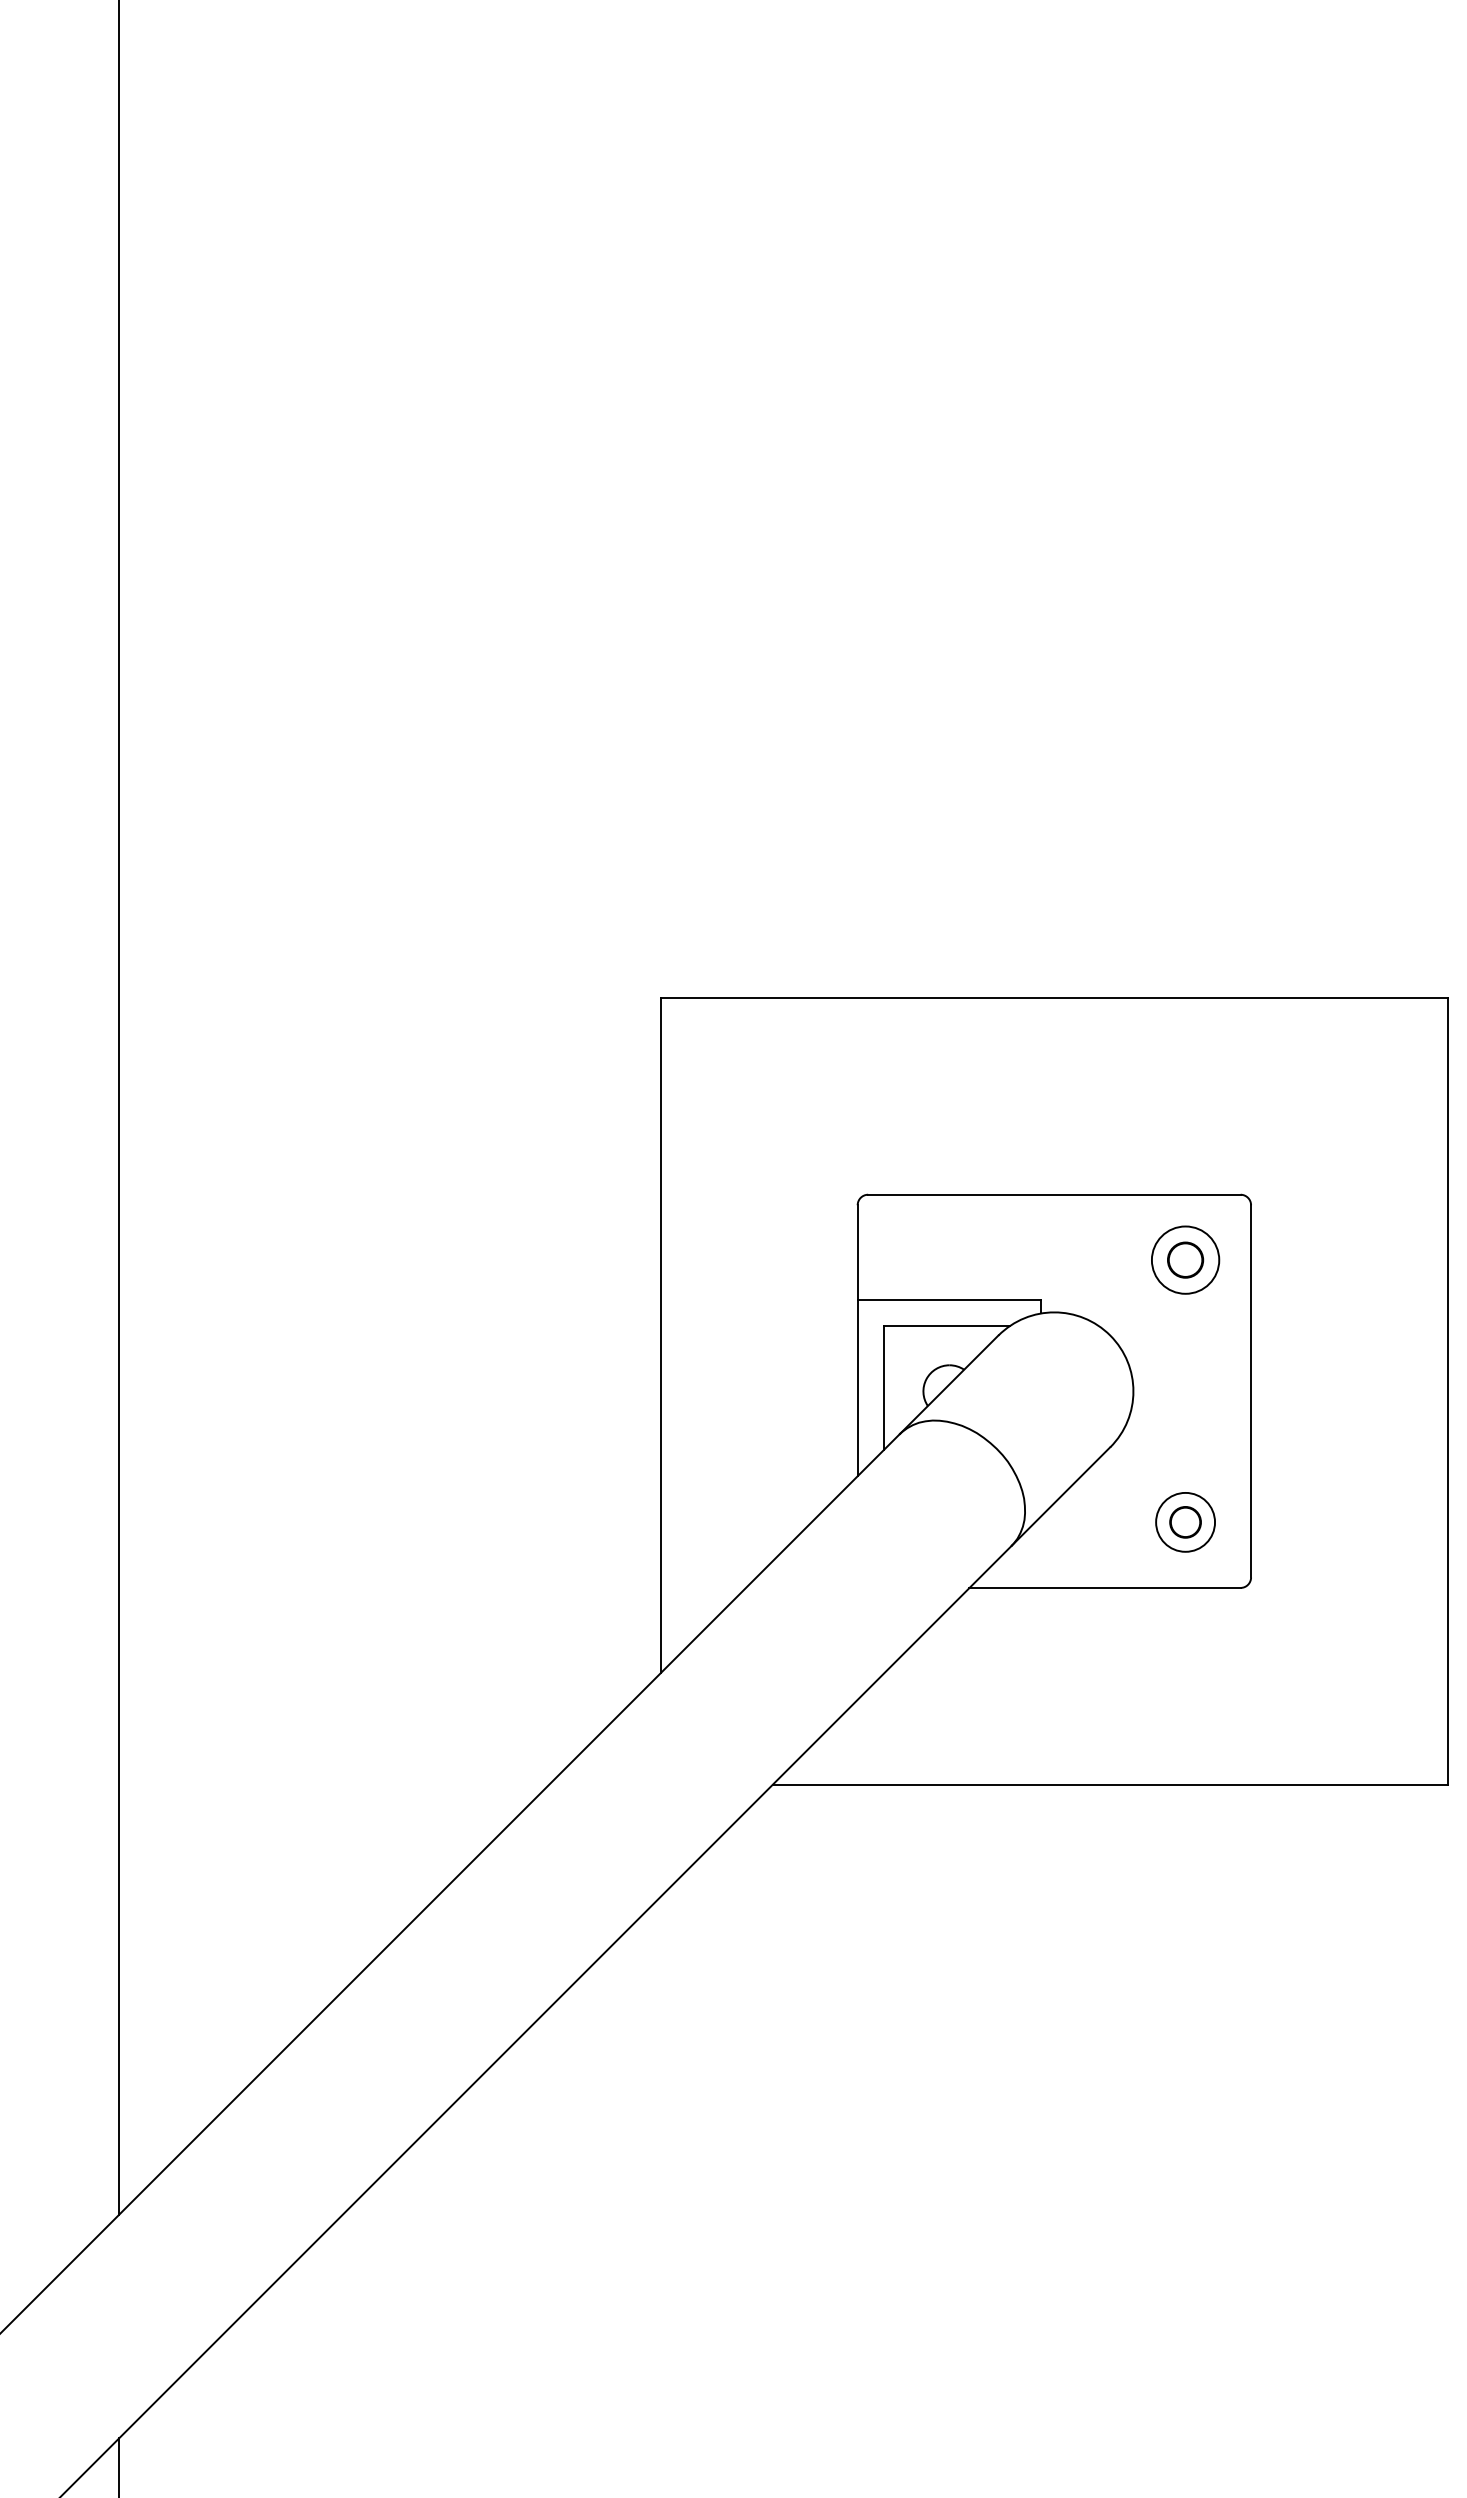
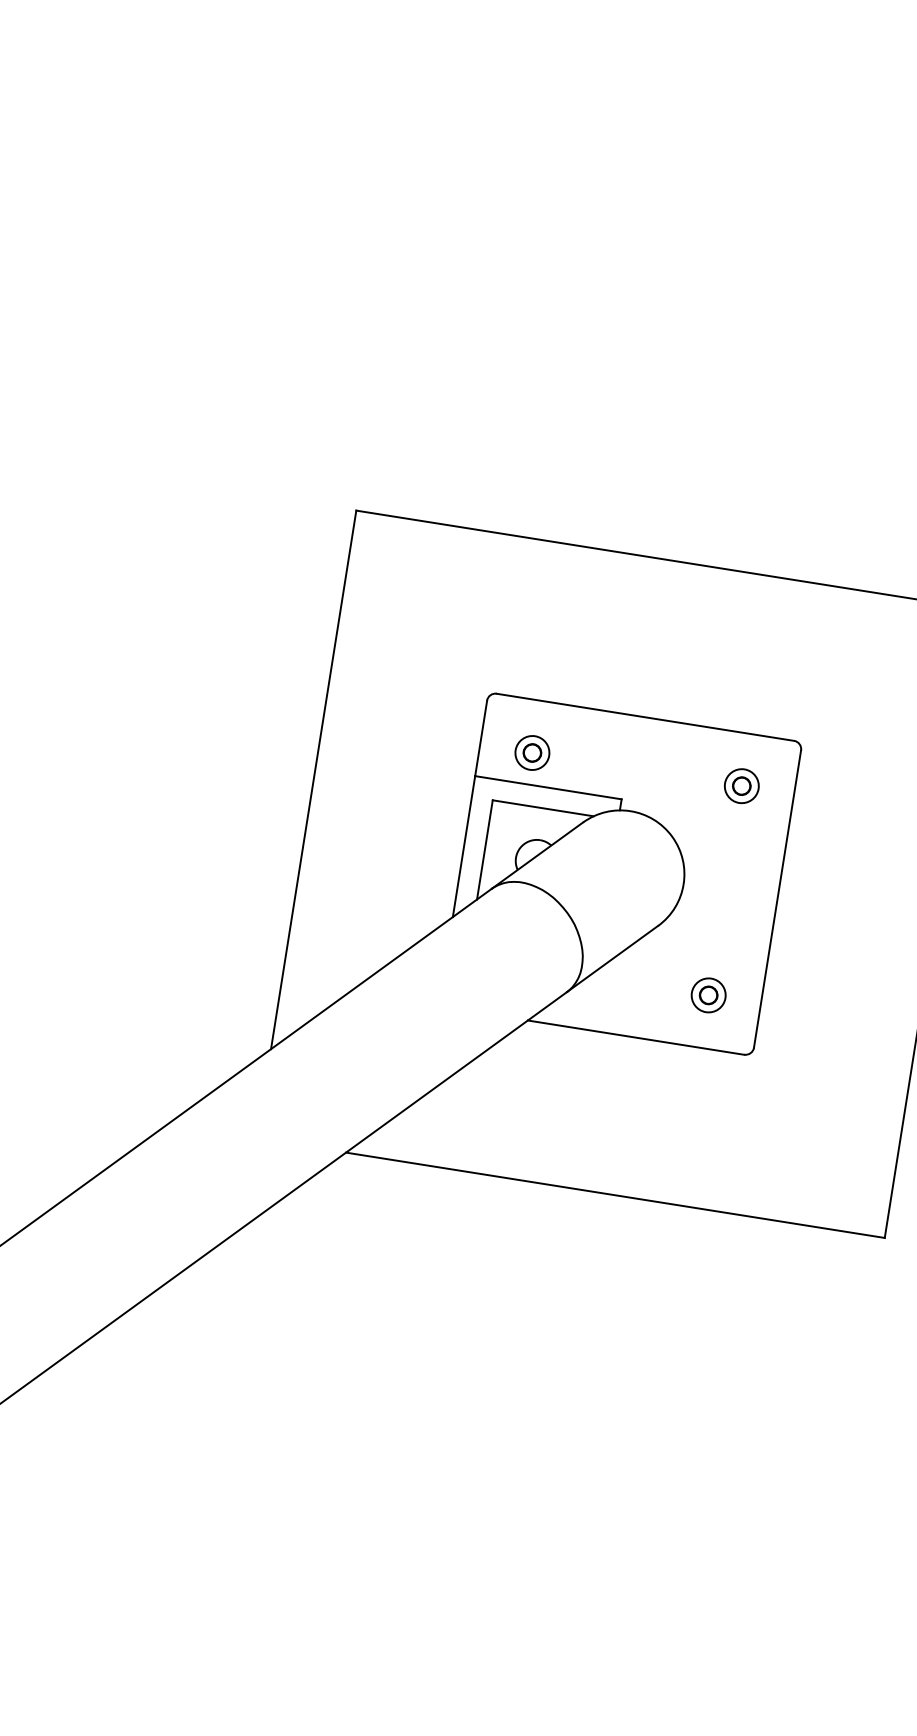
part: (923, 1260) -> (532, 753), added
part: (1185, 1260) -> (741, 786), size x0.62
part: (1185, 1522) -> (708, 995), size x0.71

